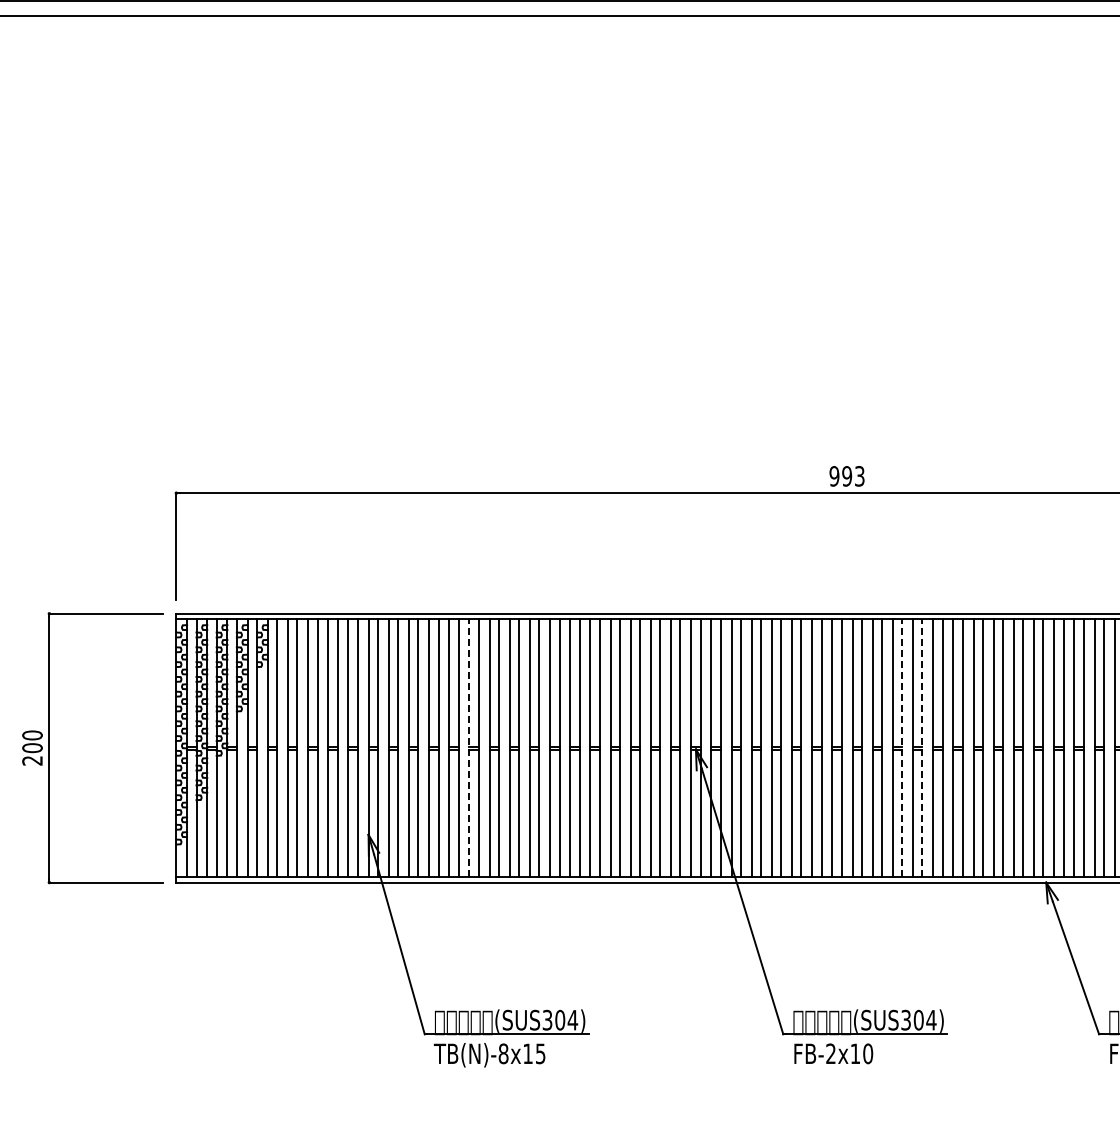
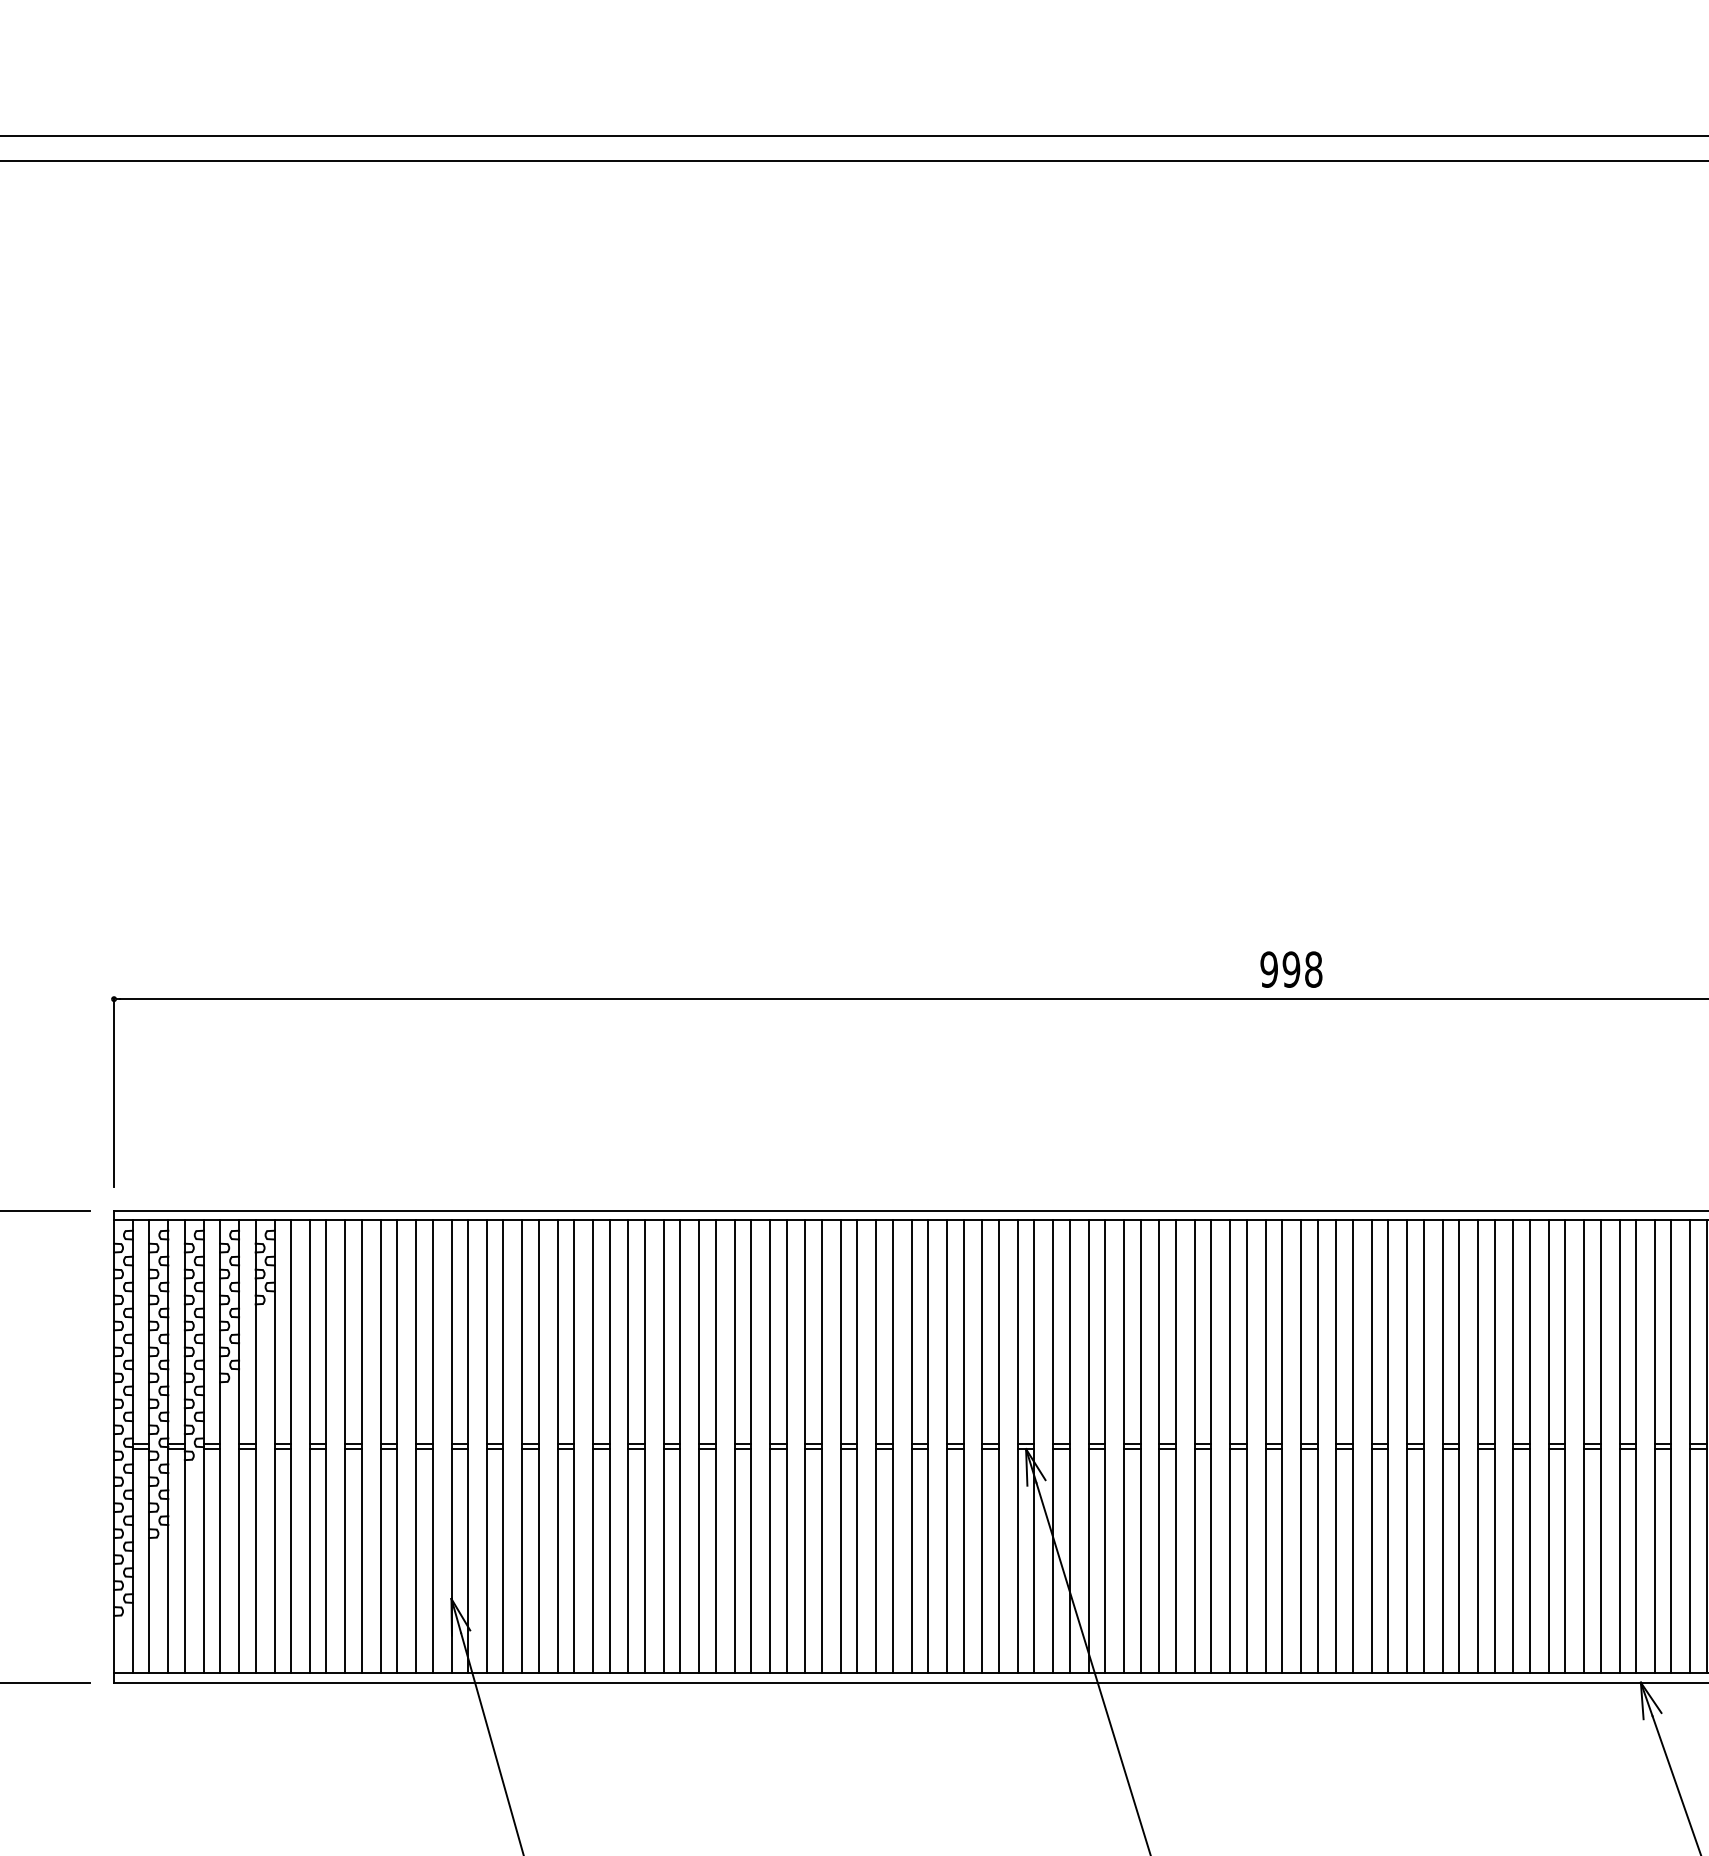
text: (859, 476) -> (1313, 969), 993 -> 998
line: (469, 747) -> (628, 1445), dashed -> solid
line: (902, 747) -> (1388, 1445), dashed -> solid
line: (922, 747) -> (1423, 1445), dashed -> solid

